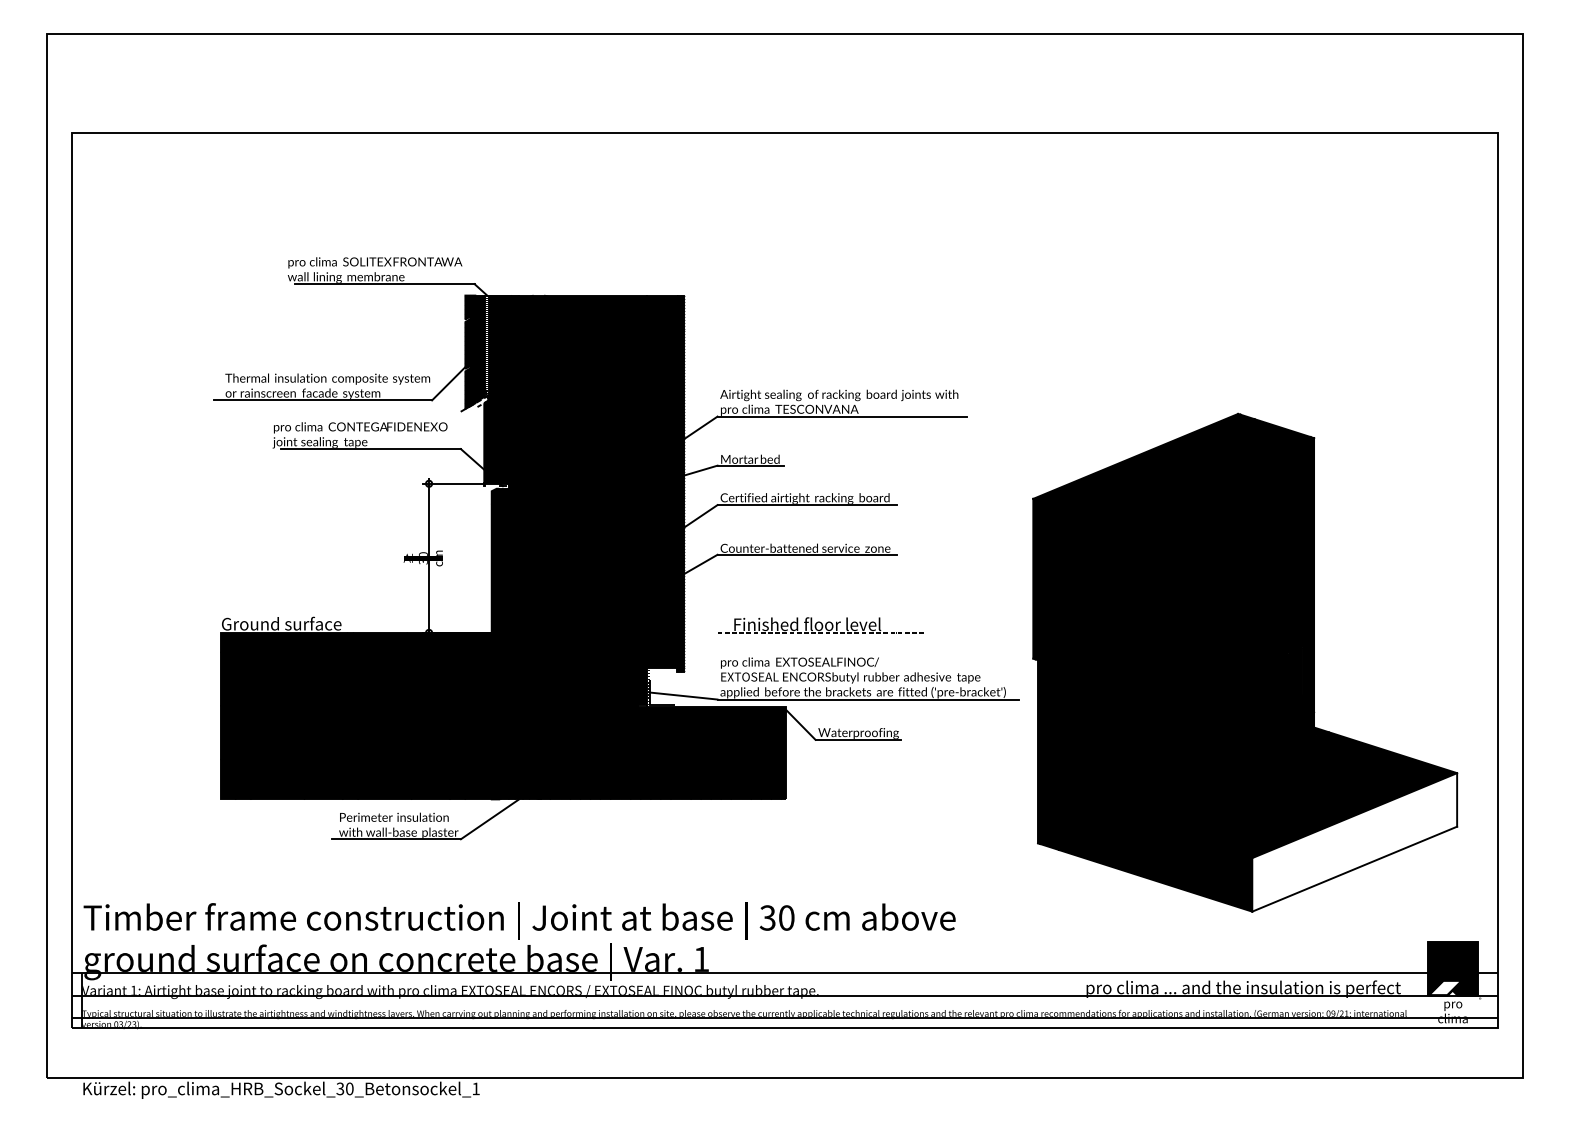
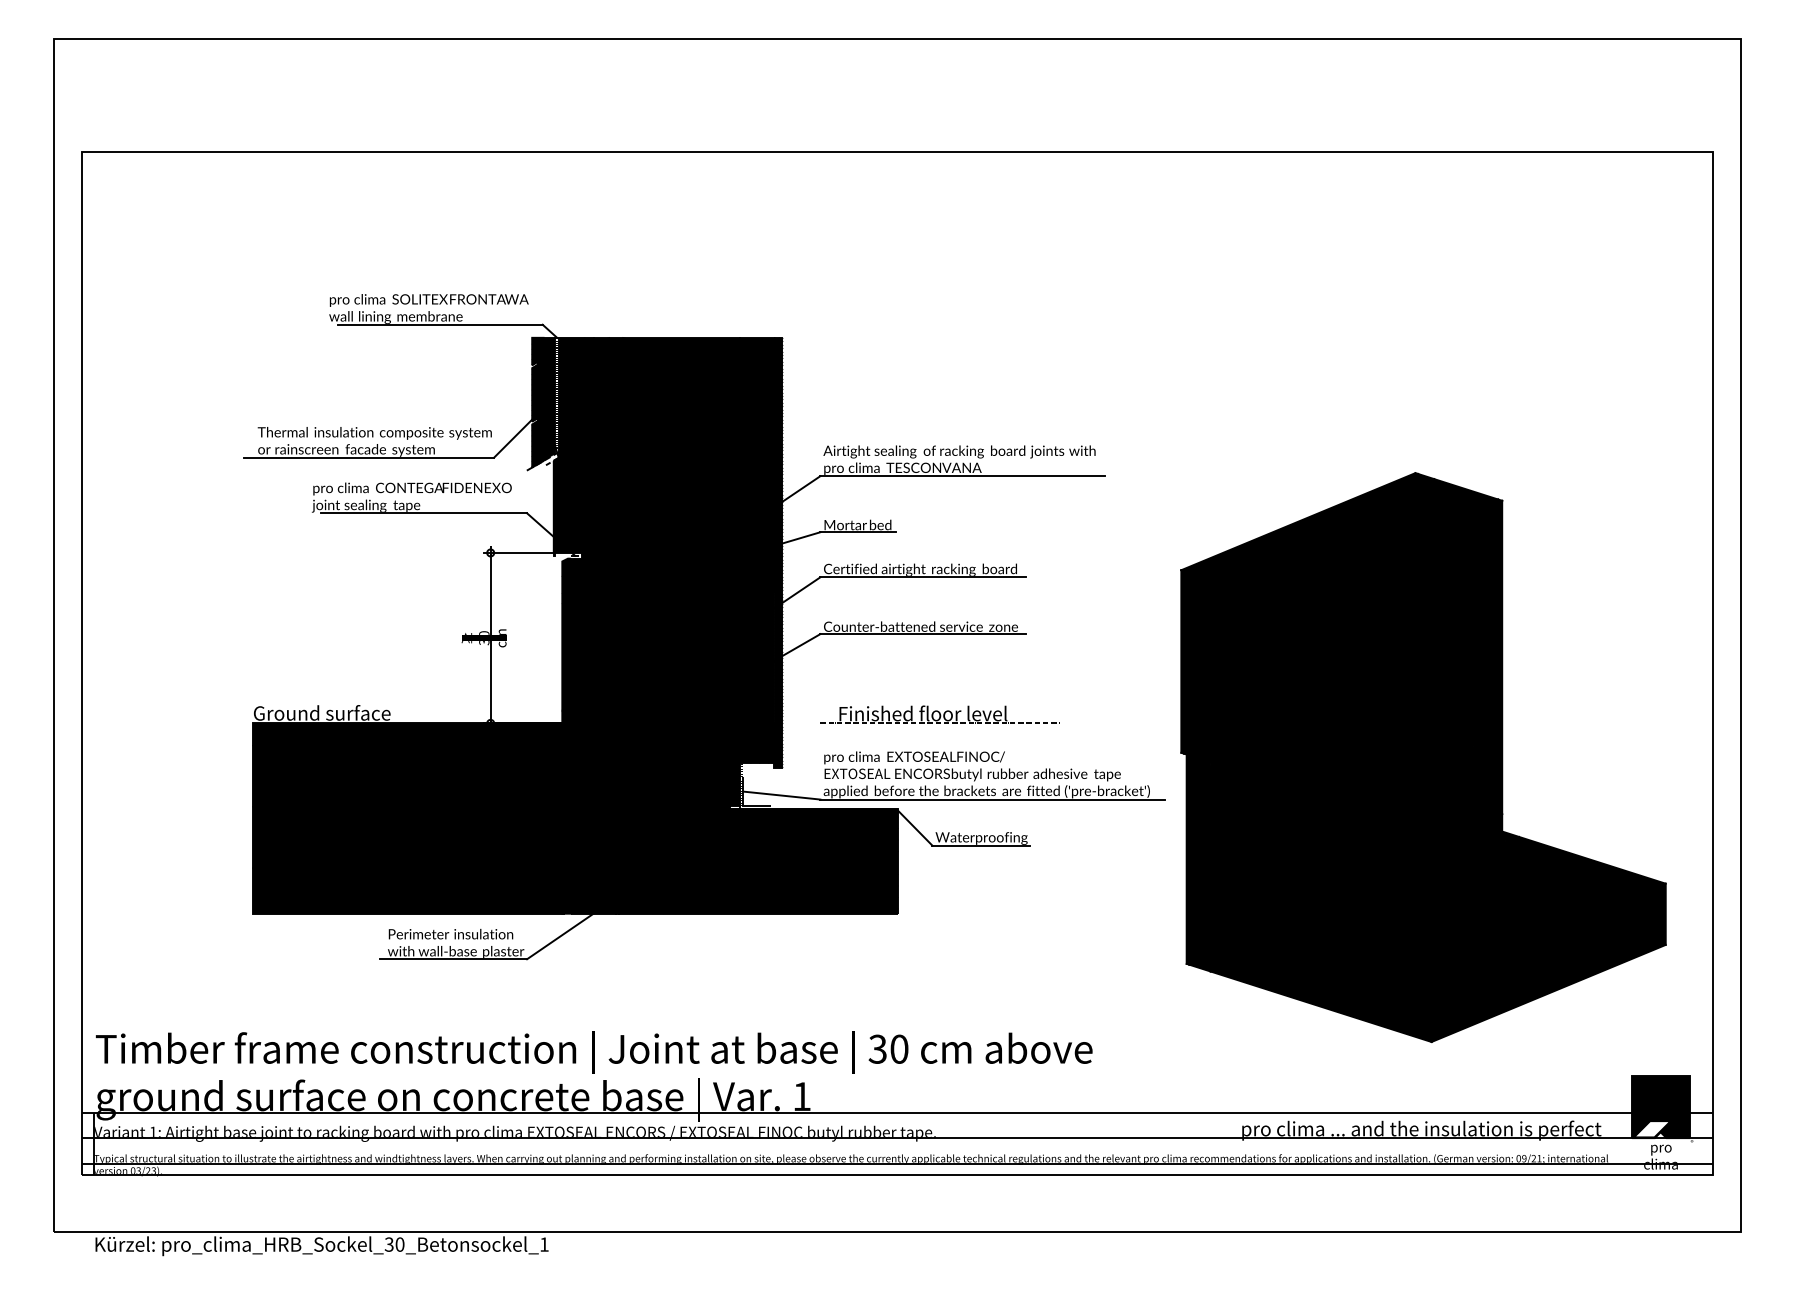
fill: (1354, 842) -> (1548, 962), added

